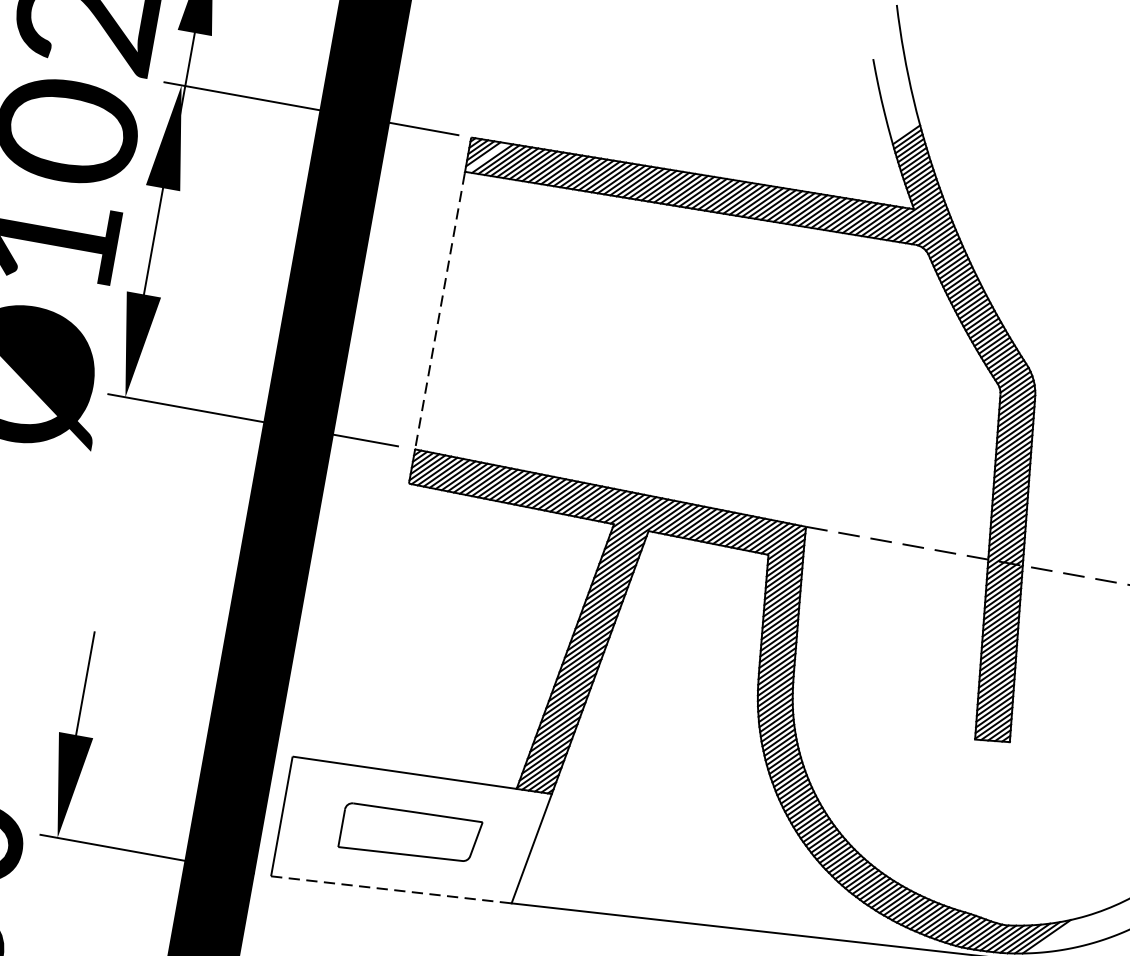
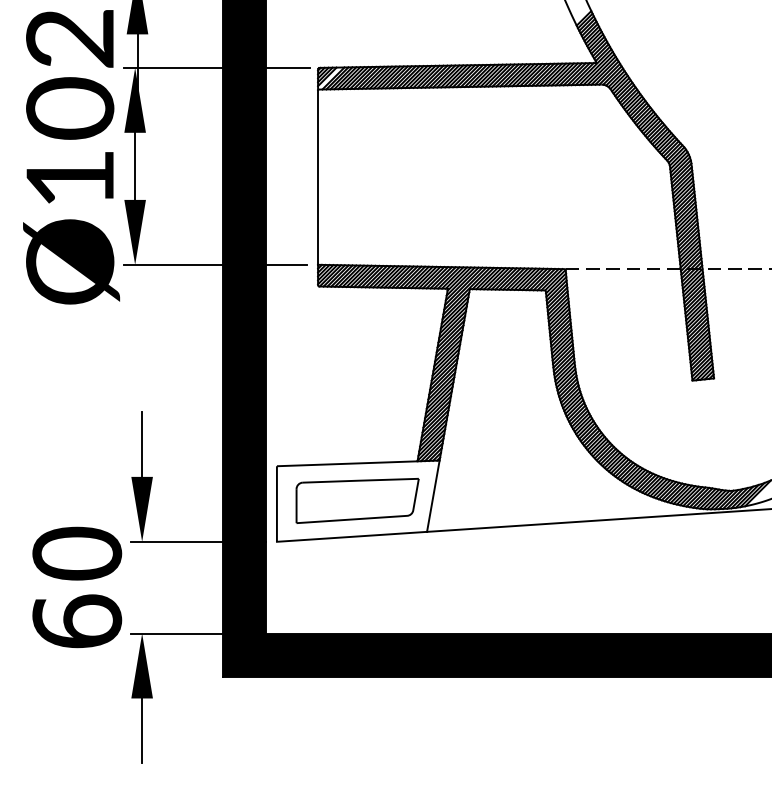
line: (440, 312) -> (318, 178), dashed -> solid
part: (410, 833) -> (357, 500), size x1.43
line: (392, 889) -> (352, 536), dashed -> solid

